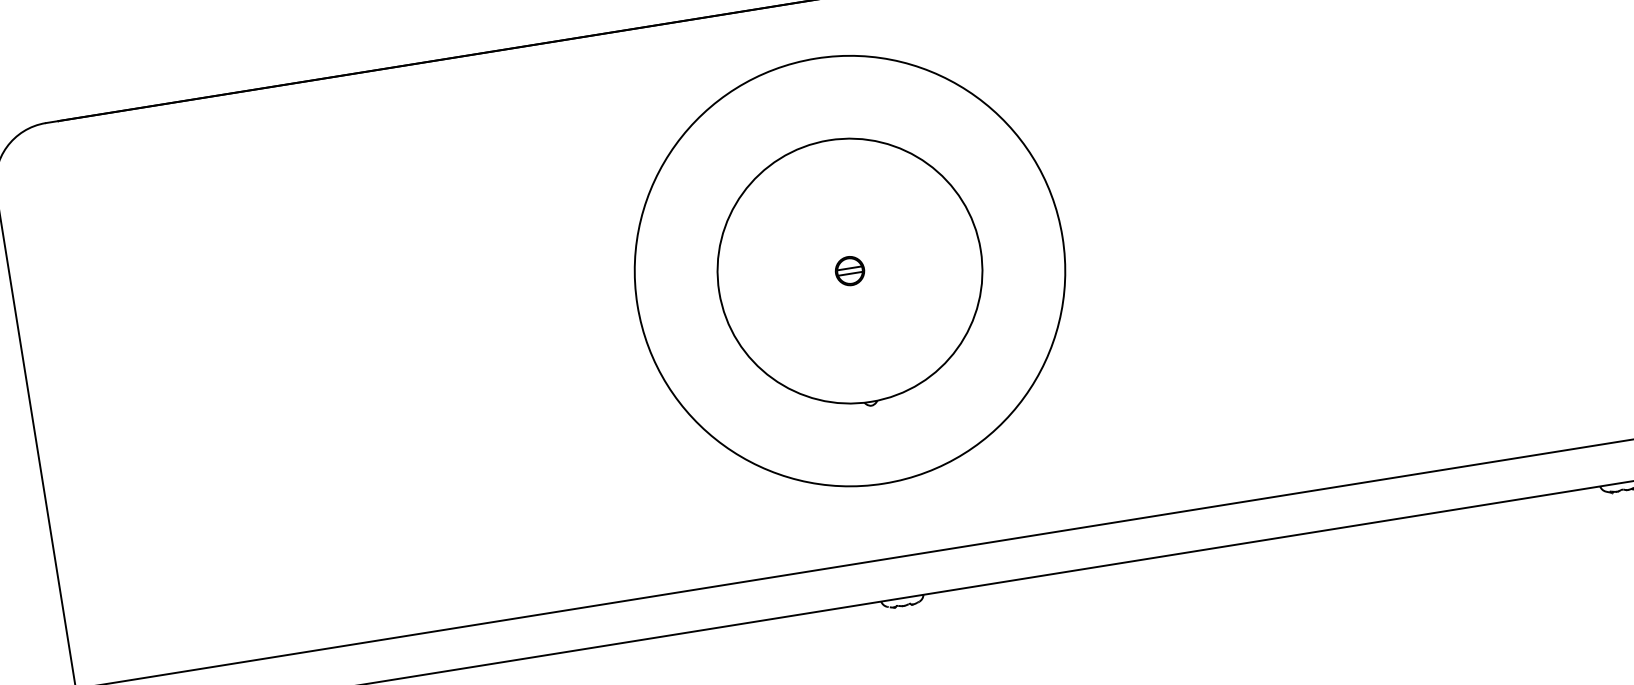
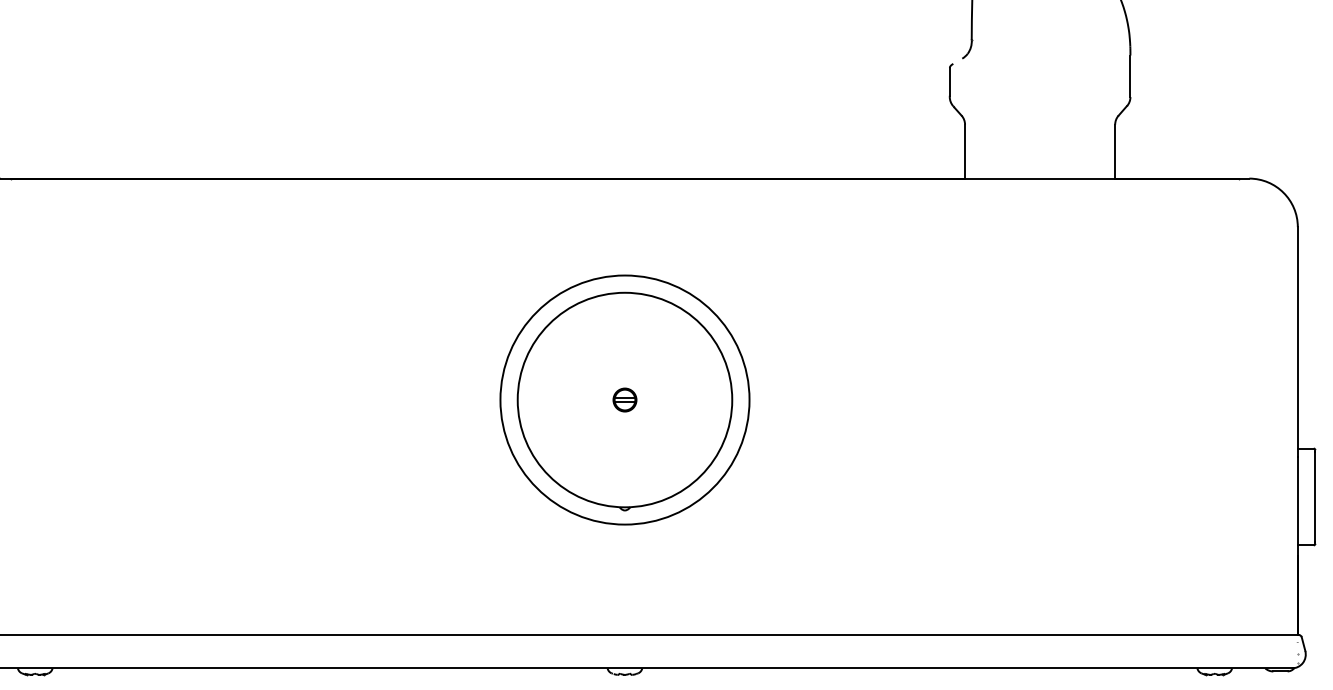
circle: (849, 270) -> (624, 399), size x0.71

